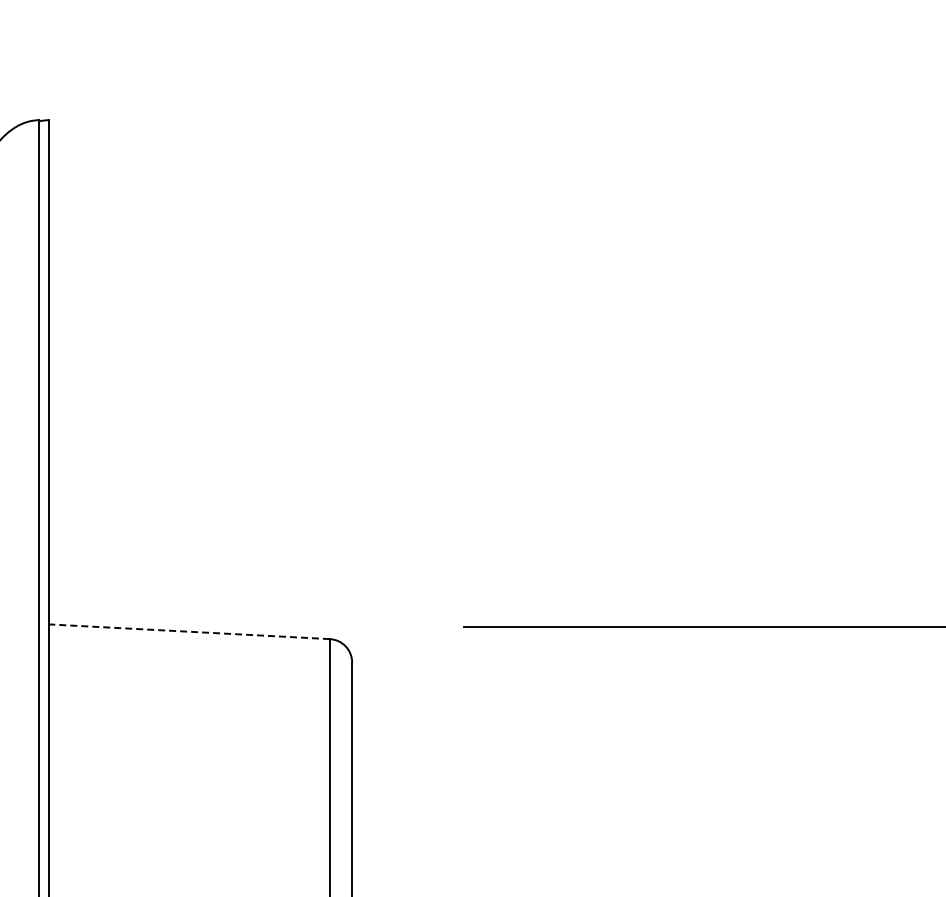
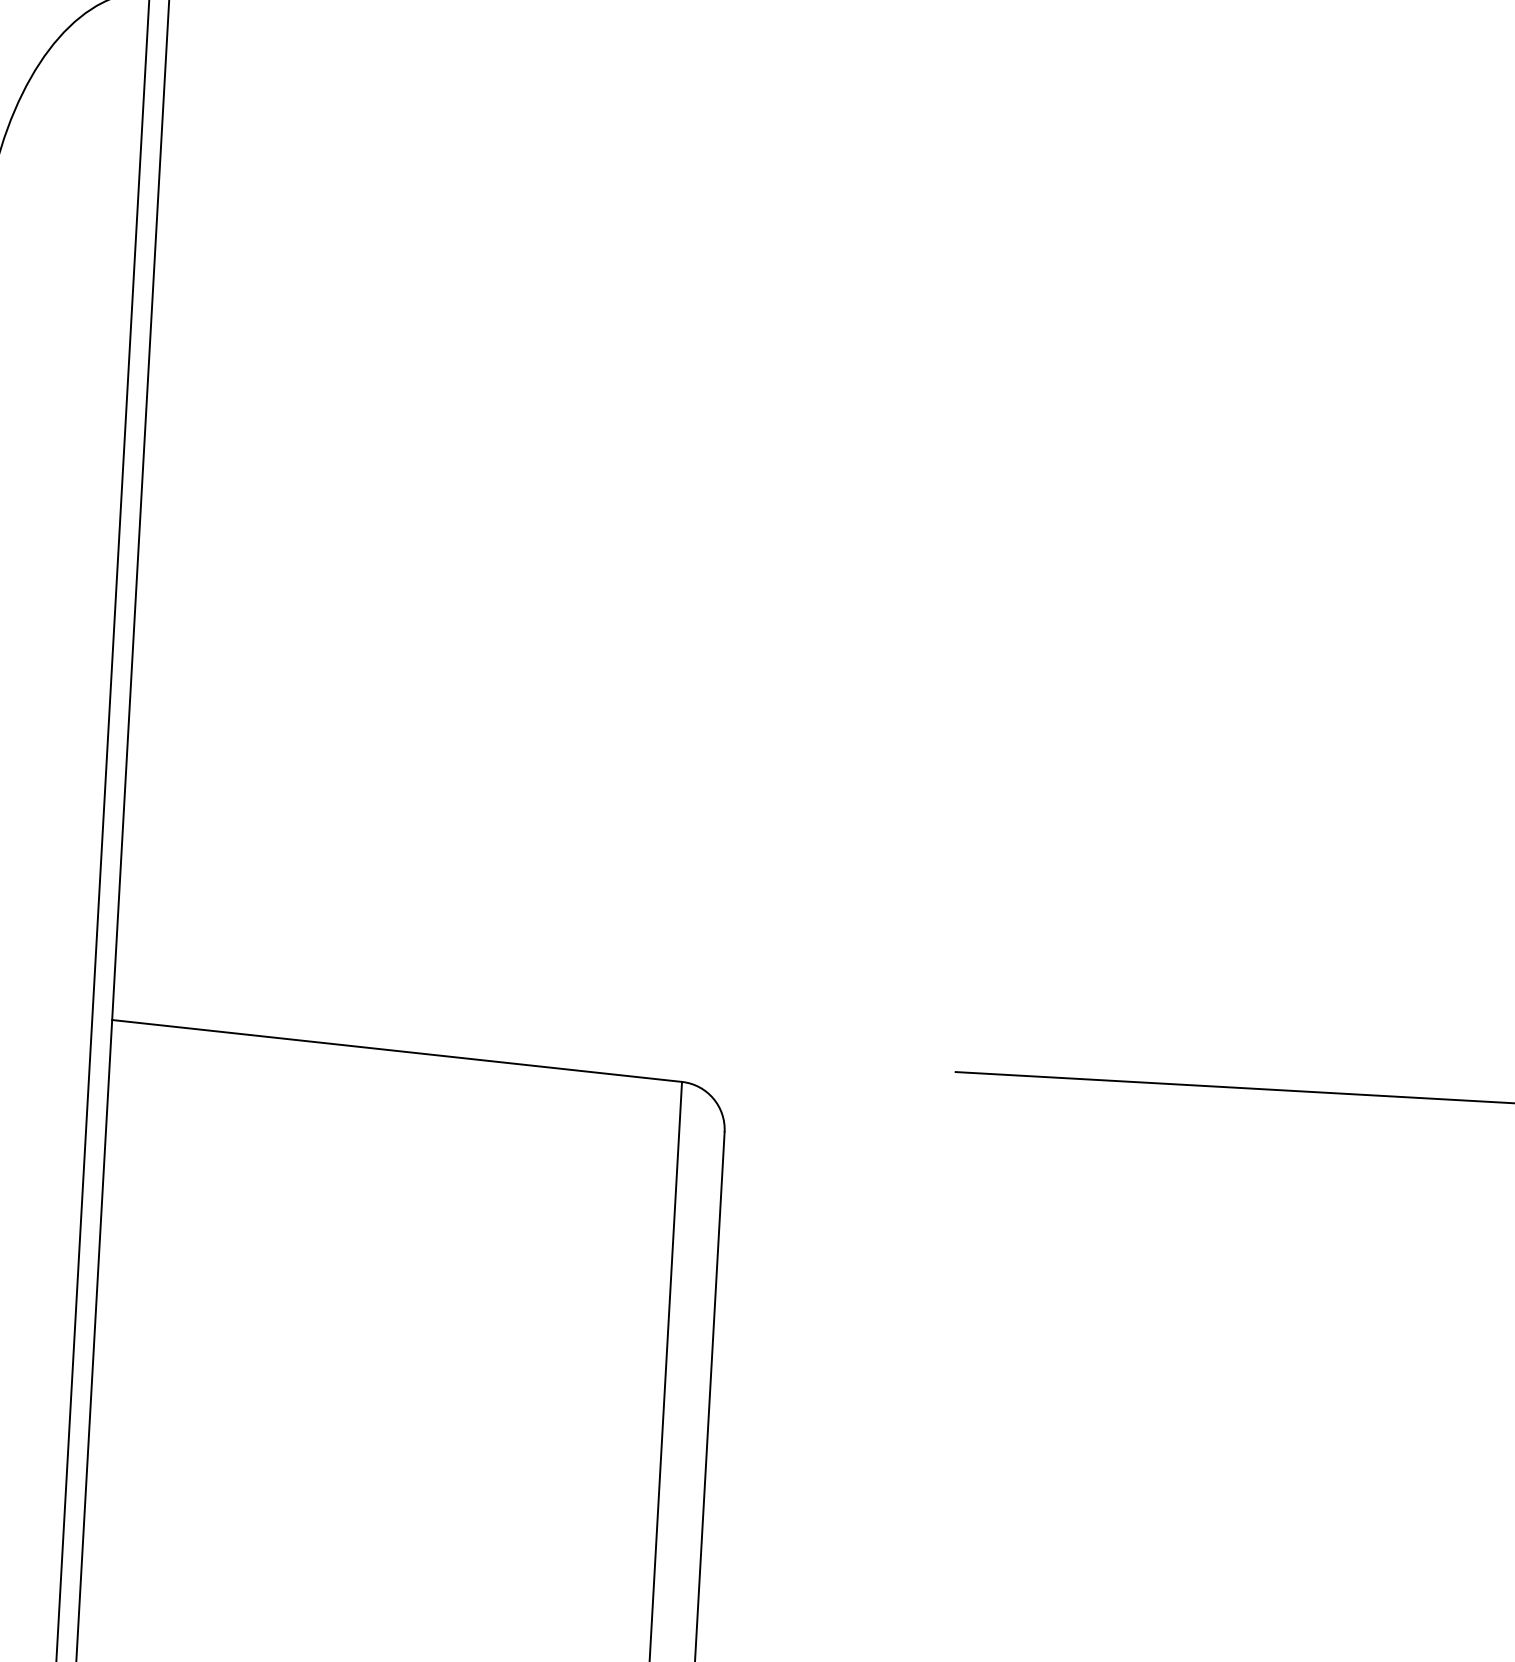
line: (189, 631) -> (396, 1050), dashed -> solid

